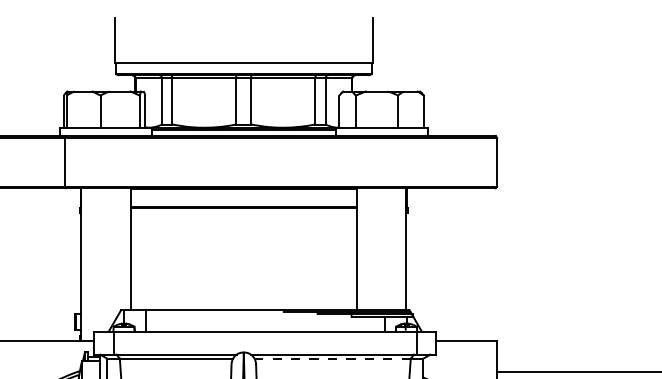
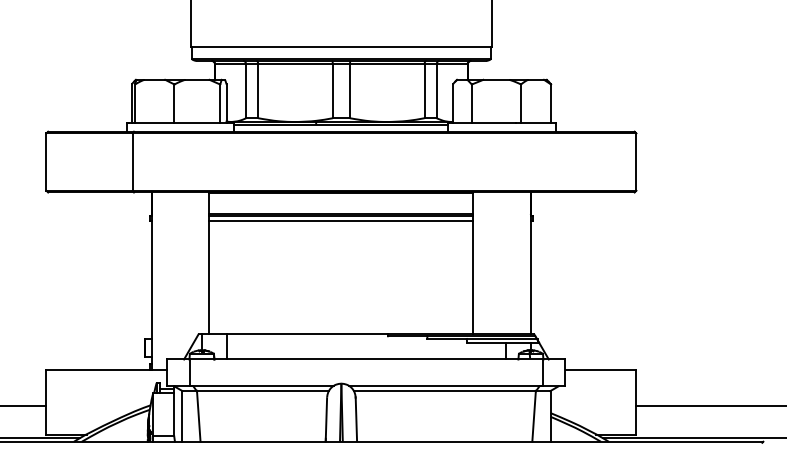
line: (243, 213) -> (341, 221), added
line: (332, 358) -> (444, 390), dashed -> solid

